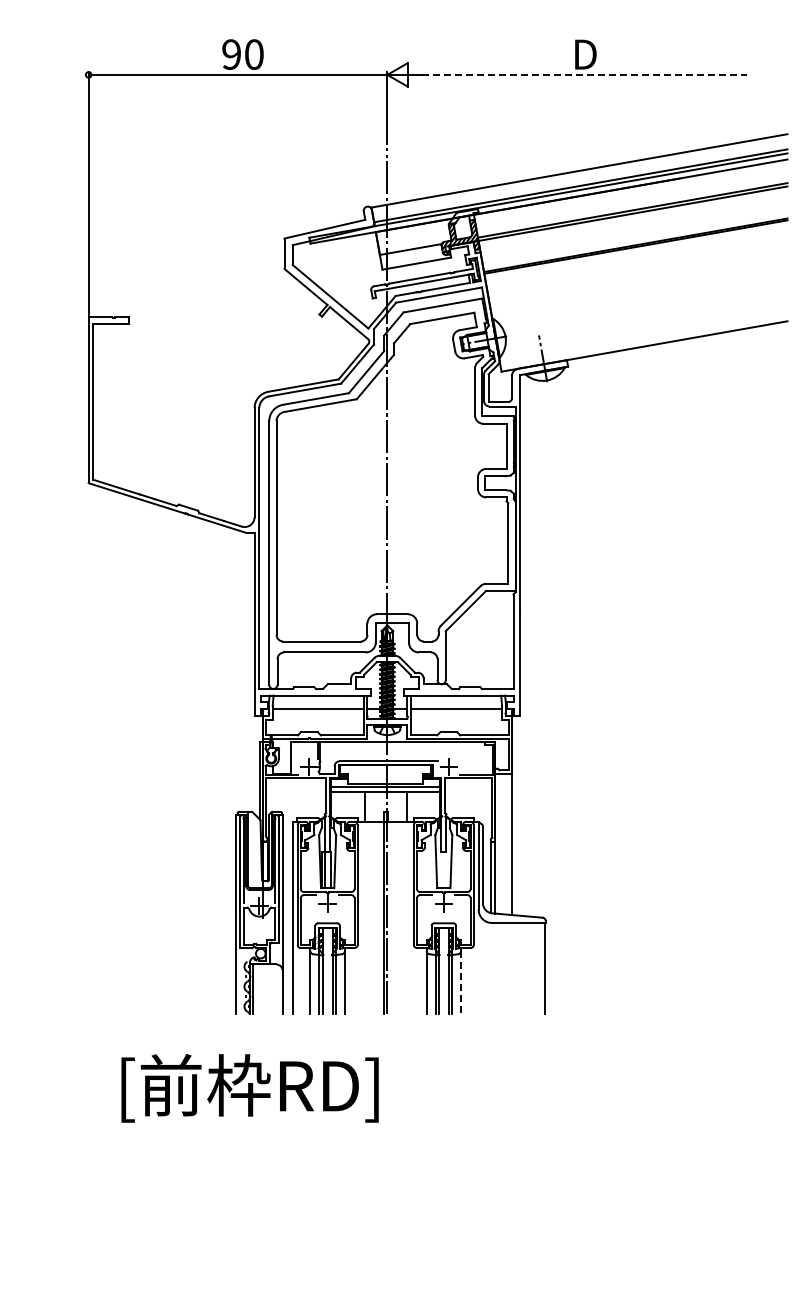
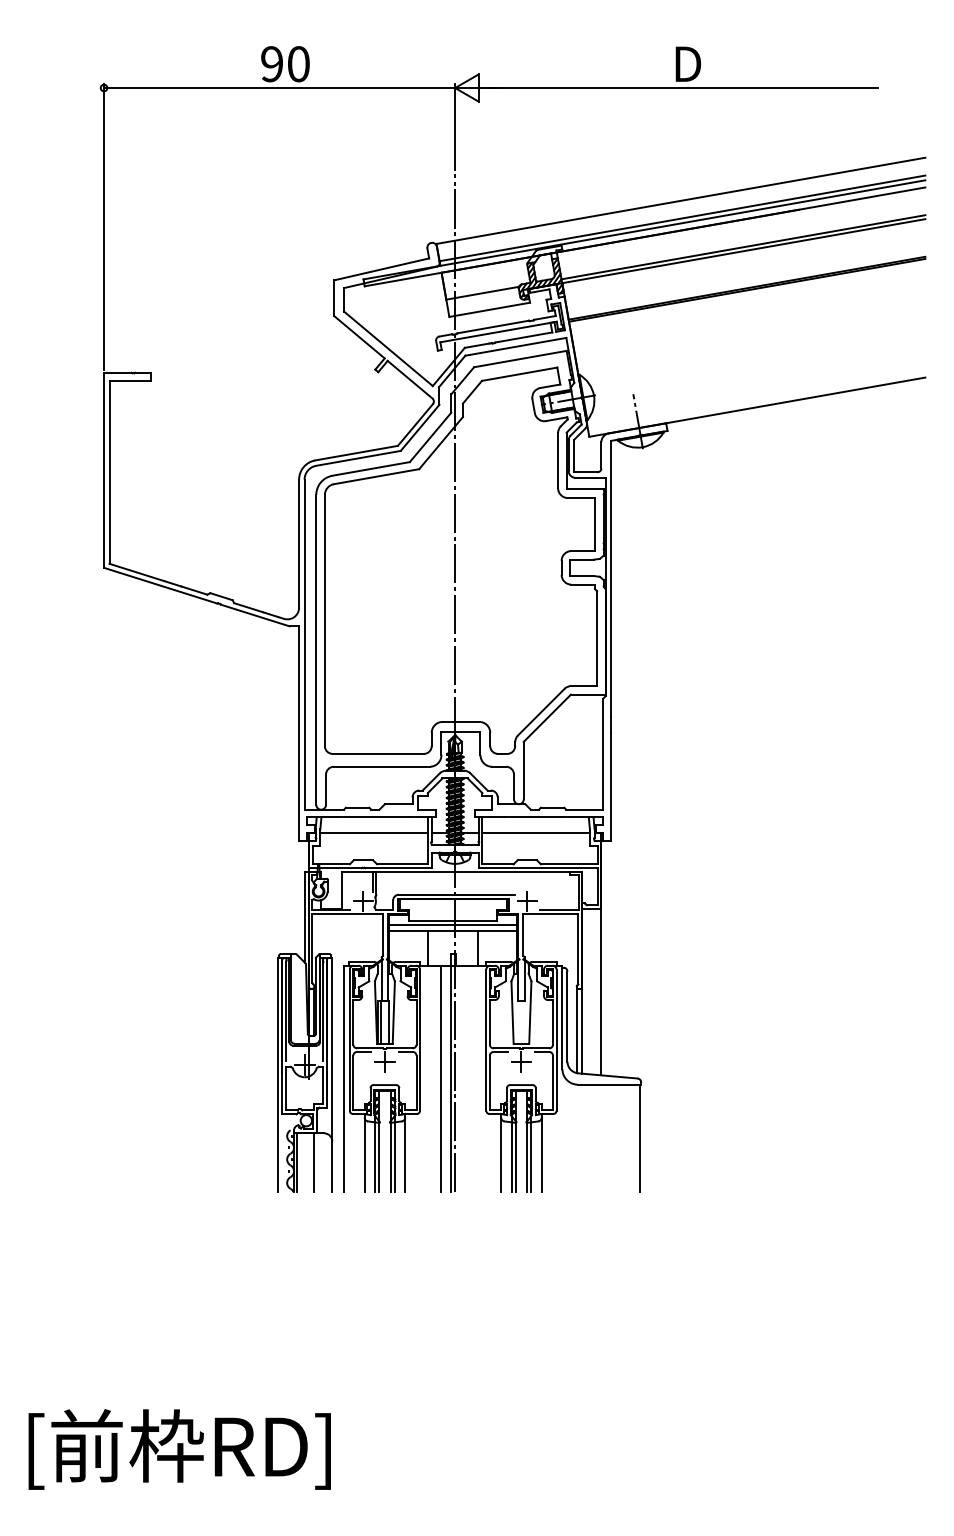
line: (579, 74) -> (680, 87), dashed -> solid
line: (375, 917) -> (441, 1078), added
line: (461, 982) -> (542, 1154), dashed -> solid
line: (266, 989) -> (313, 1162), added
text: (249, 1088) -> (179, 1449), moved

